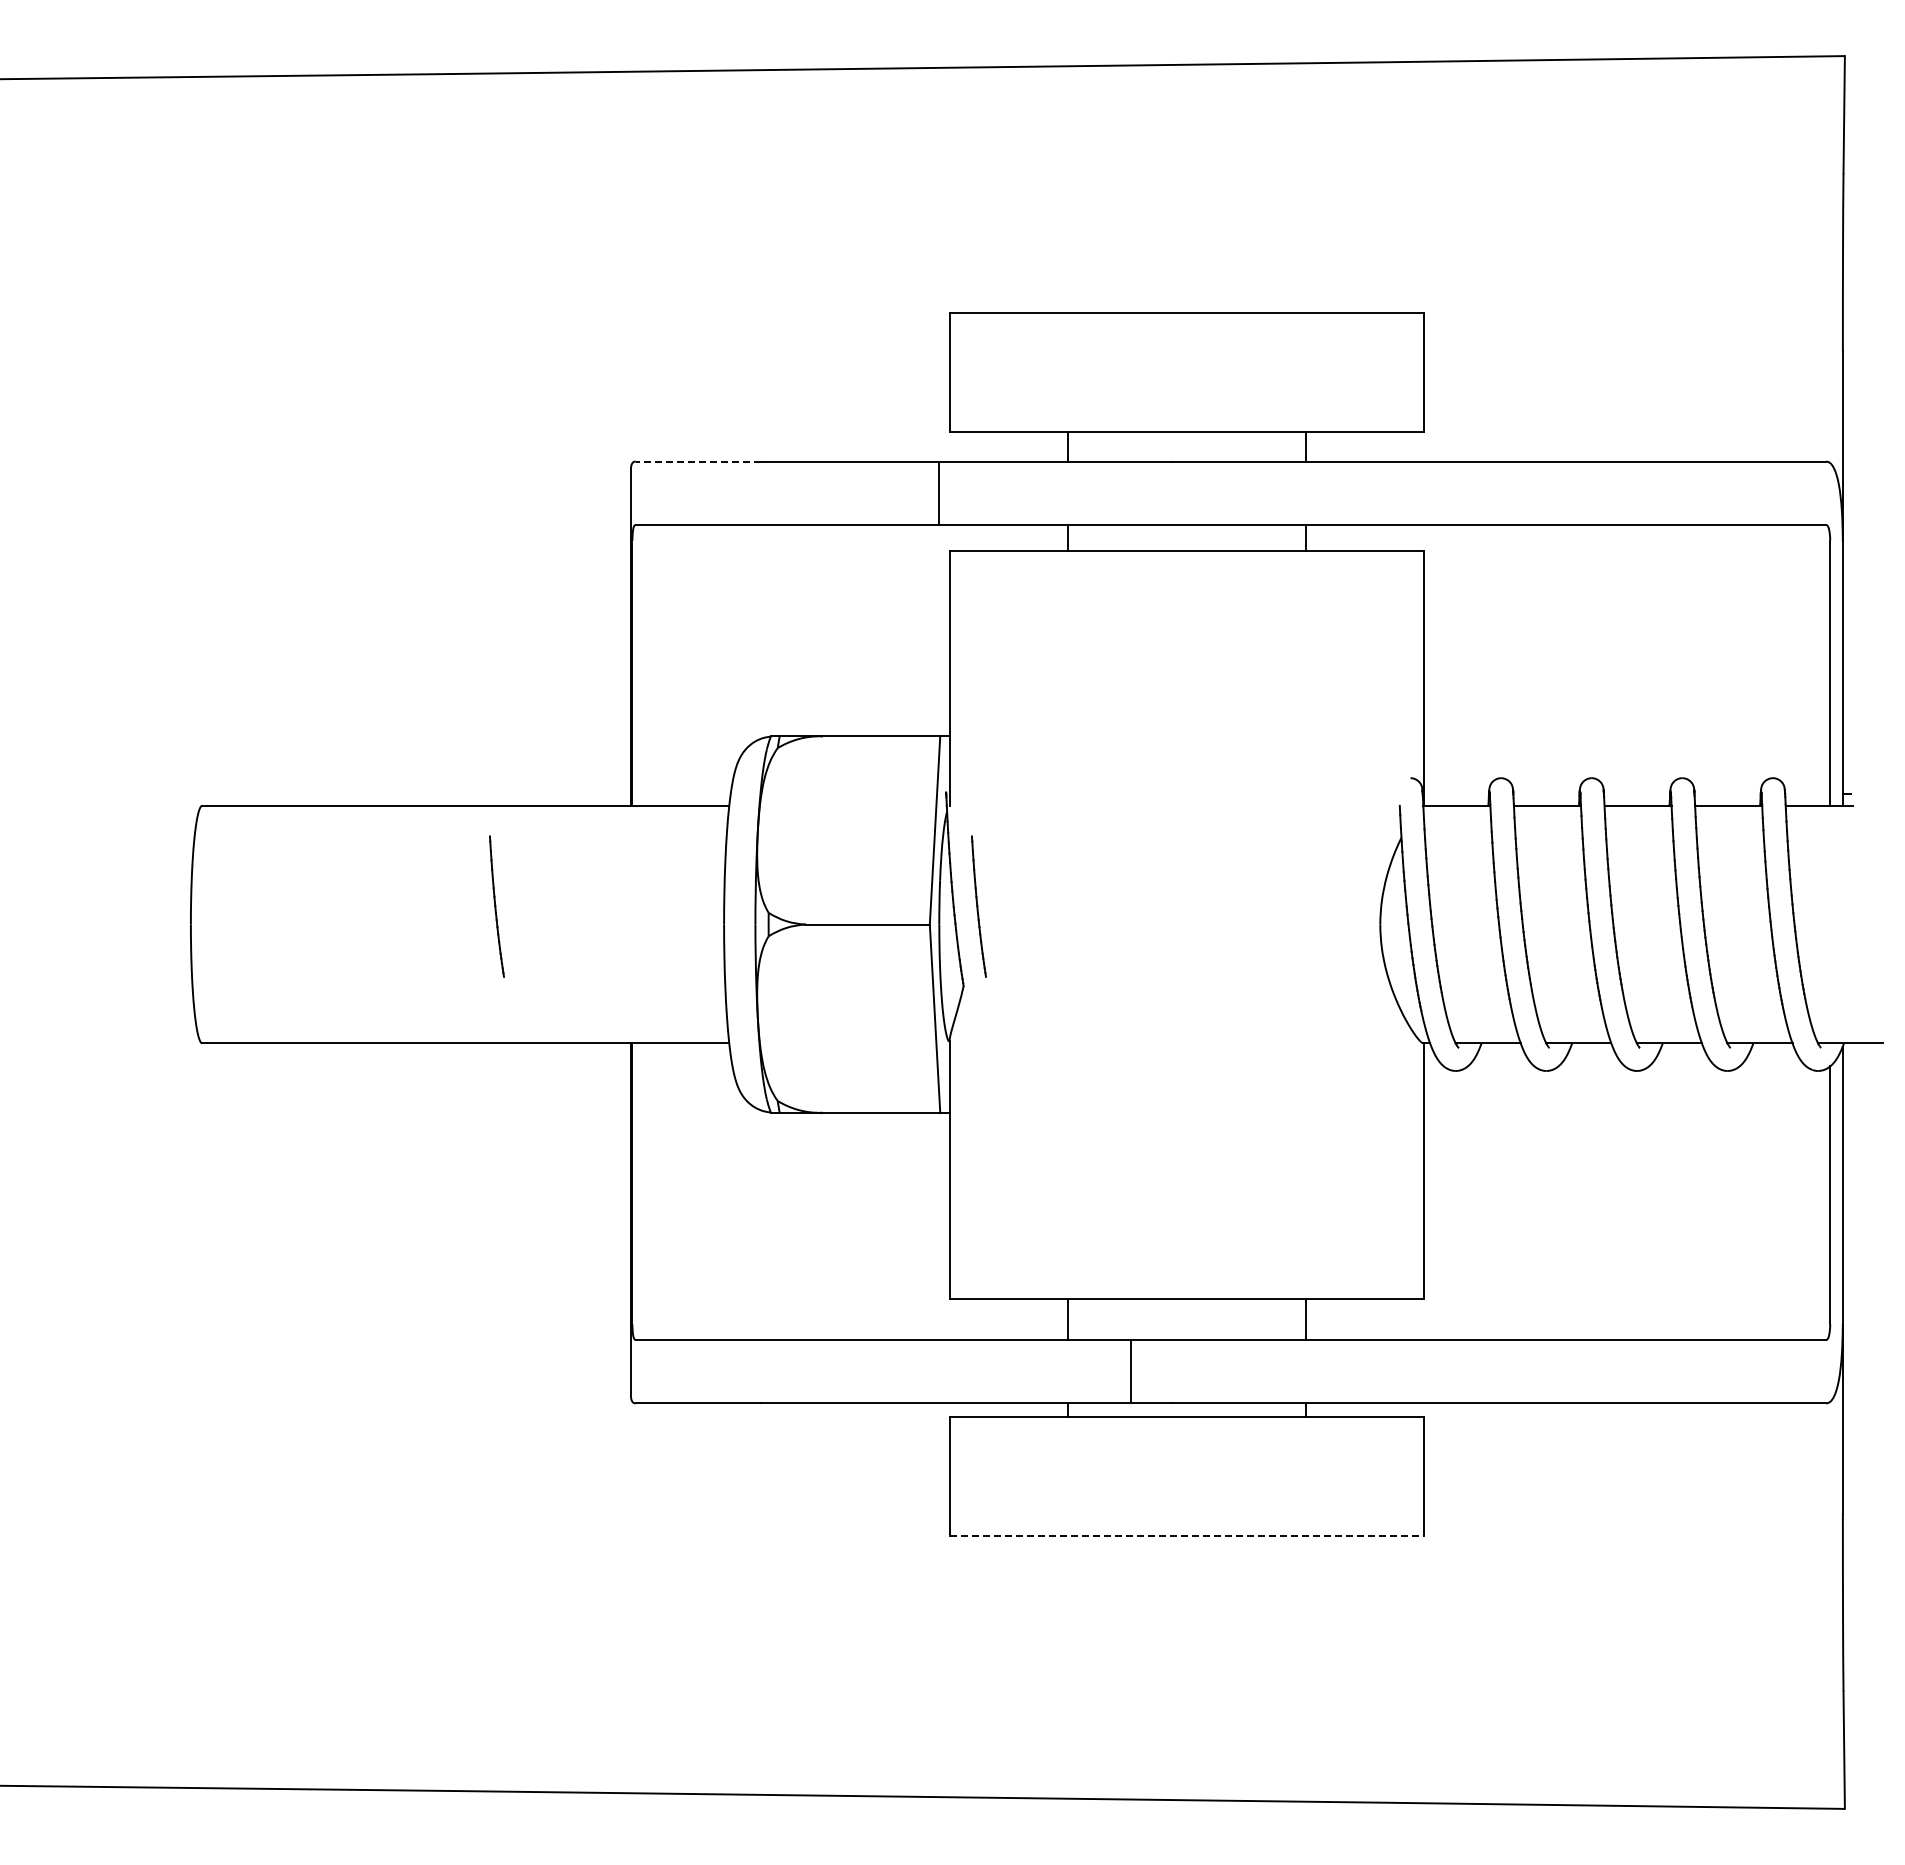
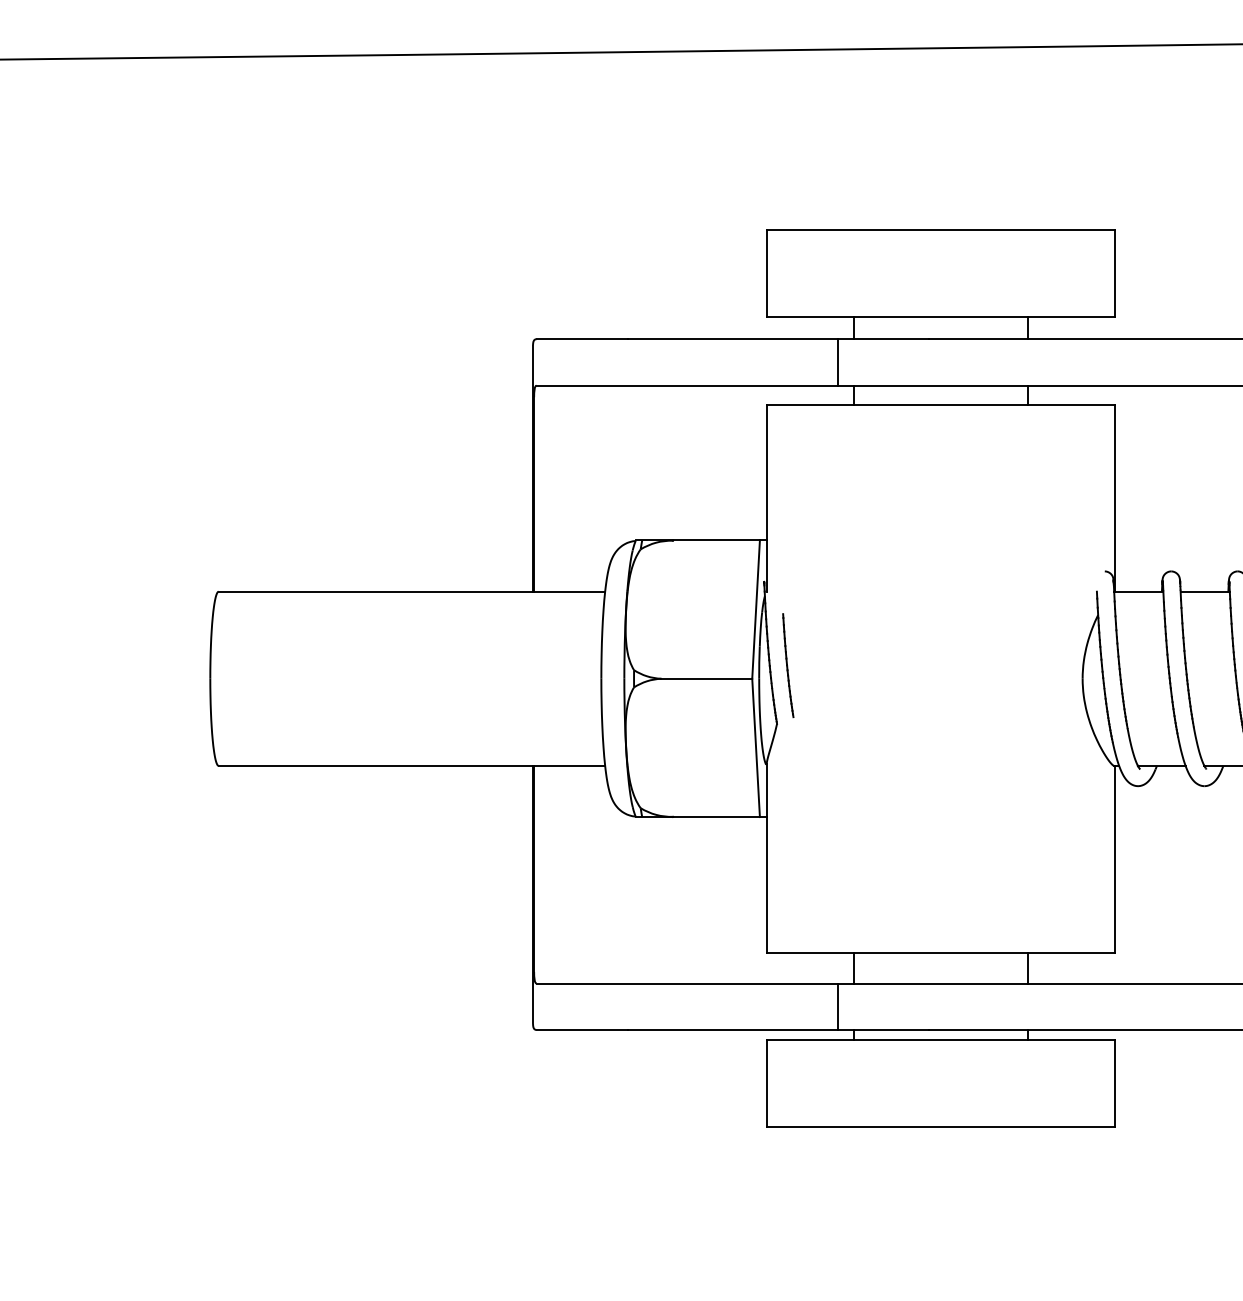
line: (698, 461) -> (582, 339), dashed -> solid
line: (939, 492) -> (837, 361), moved
part: (496, 906) -> (434, 665), removed
line: (1131, 1371) -> (837, 1006), moved
line: (1187, 1535) -> (941, 1126), dashed -> solid

